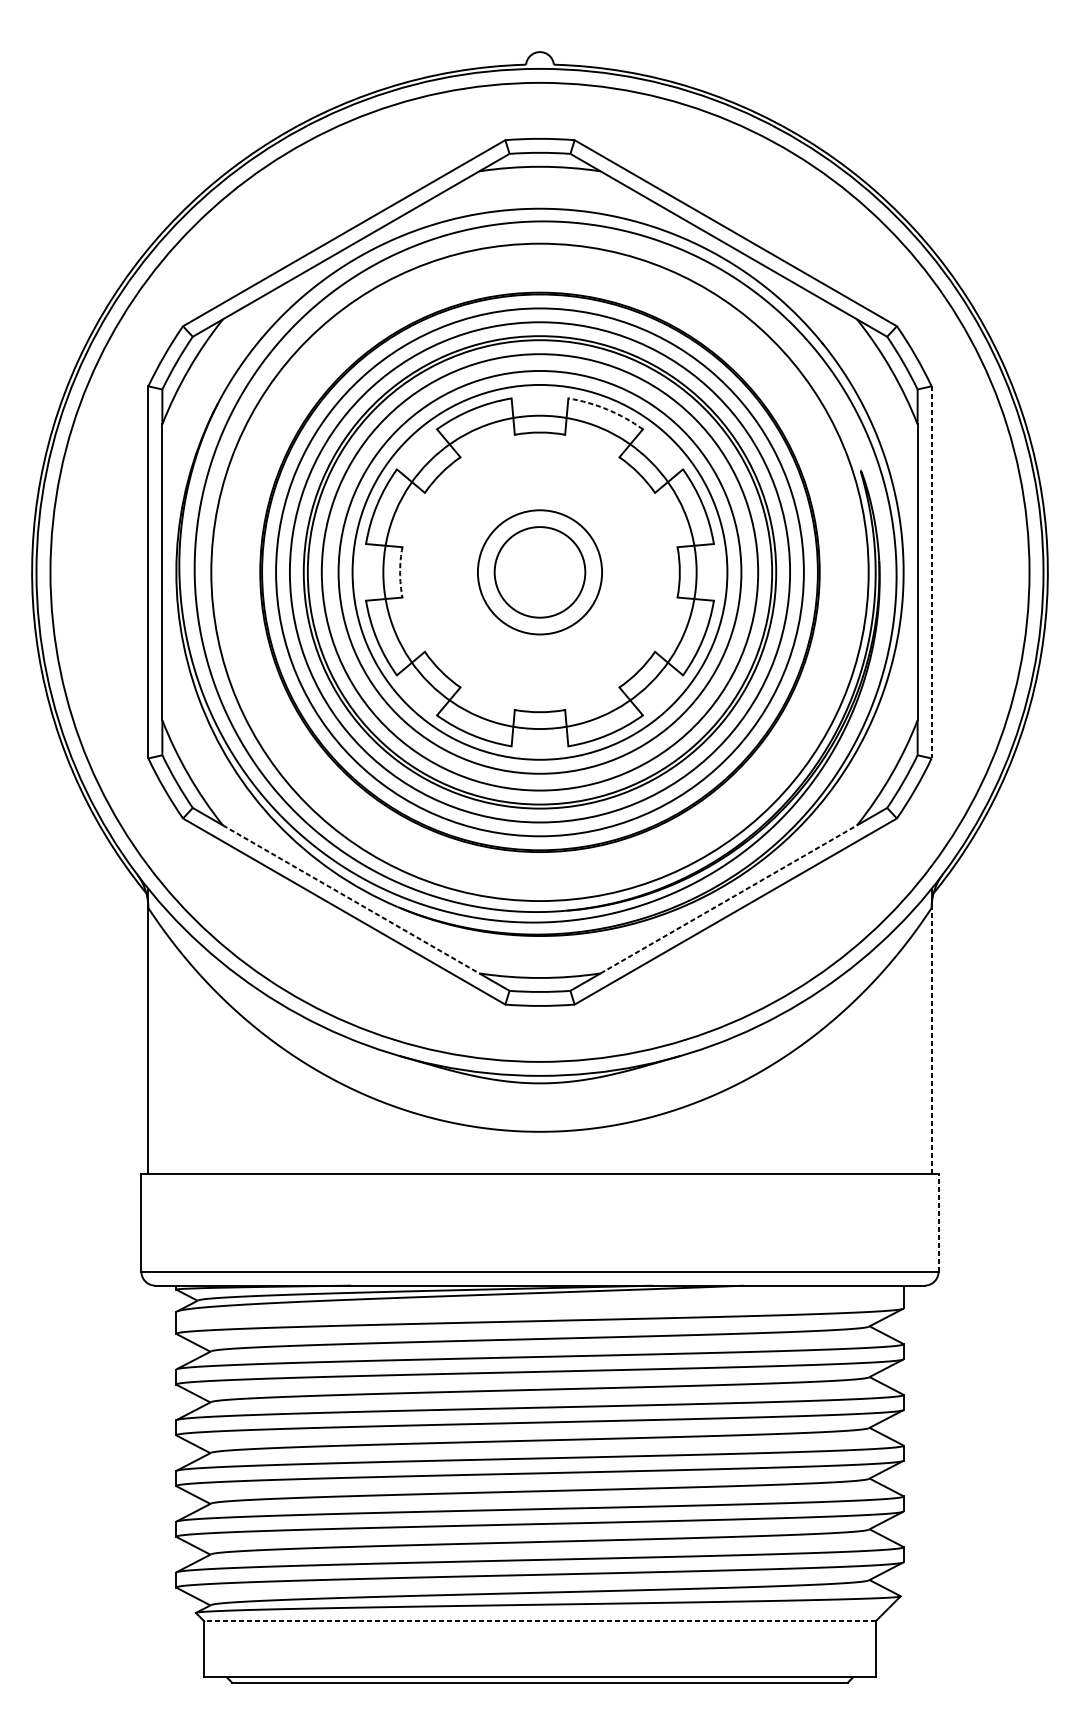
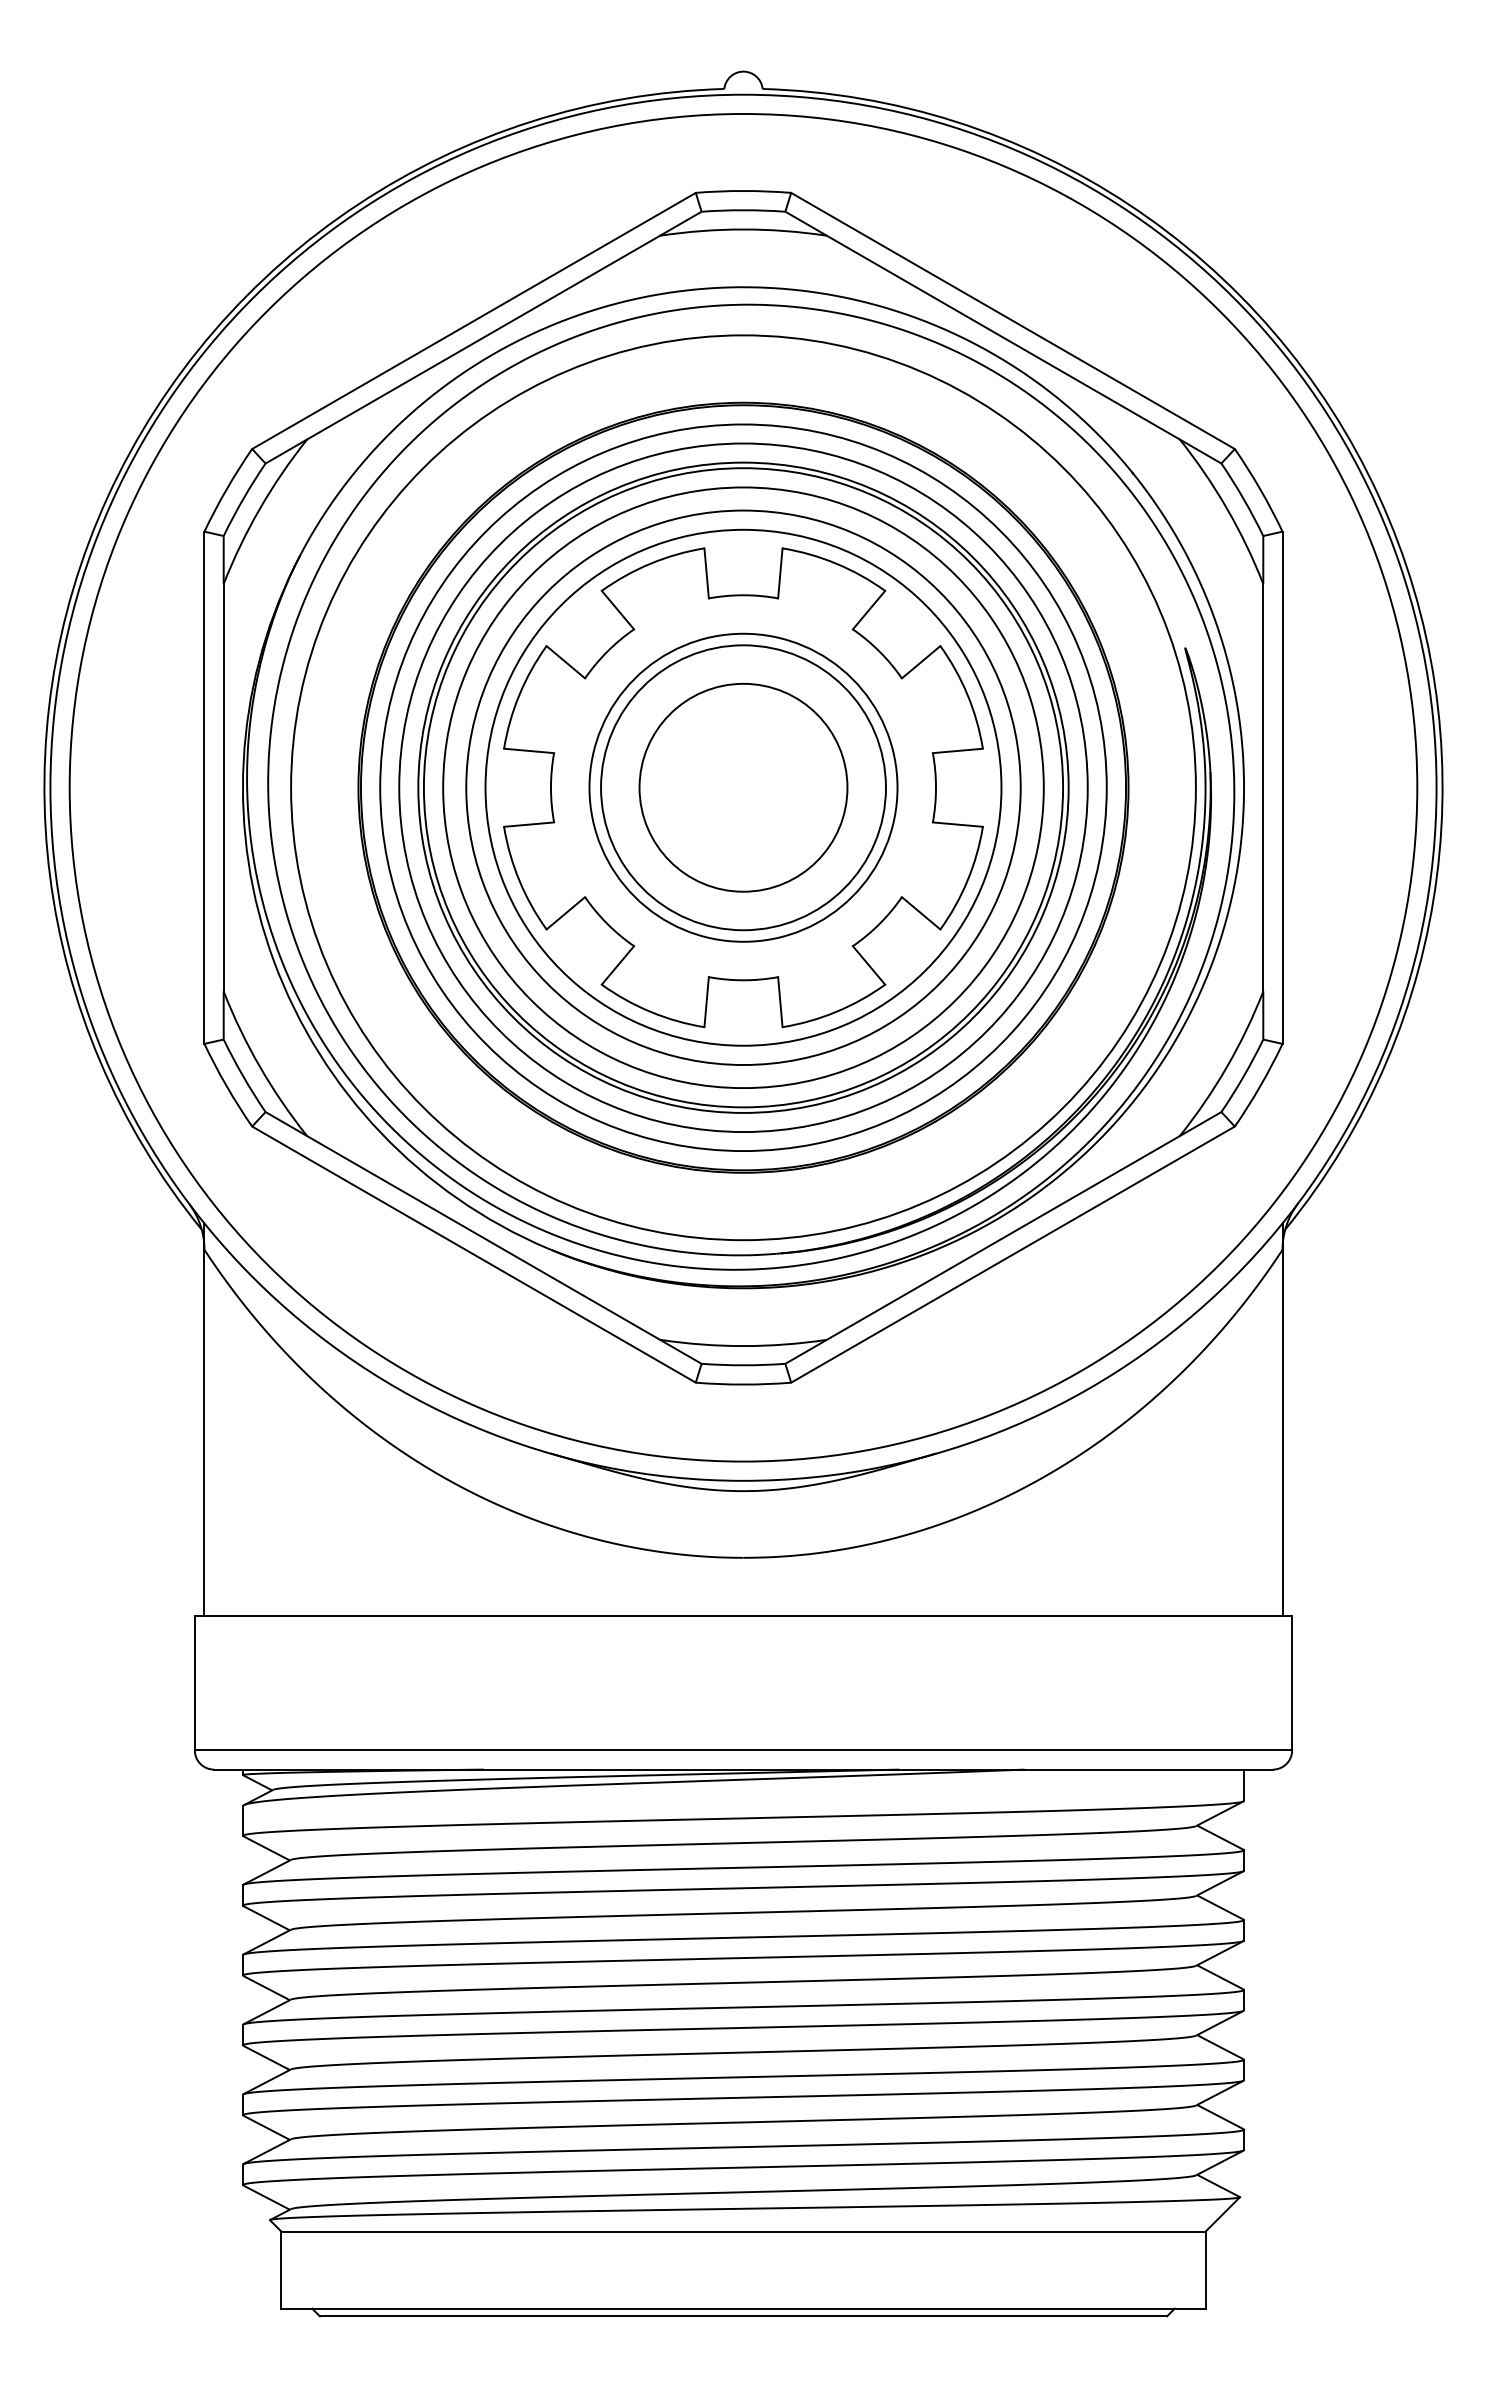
arc: (607, 409) -> (836, 563), dashed -> solid
arc: (399, 572) -> (550, 787), dashed -> solid
circle: (540, 572) -> (743, 787), size x0.71
circle: (540, 572) -> (743, 787), size x1.67
circle: (540, 572) -> (743, 787), size x1.67
line: (931, 572) -> (1282, 788), dashed -> solid
line: (351, 899) -> (483, 1237), dashed -> solid
line: (728, 899) -> (1003, 1237), dashed -> solid
line: (931, 1040) -> (1282, 1432), dashed -> solid
line: (938, 1222) -> (1292, 1682), dashed -> solid
line: (540, 1621) -> (743, 2231), dashed -> solid

